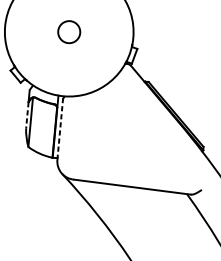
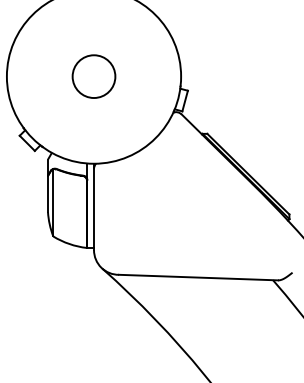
circle: (68, 32) -> (93, 76), size x1.43
line: (26, 115) -> (47, 194), dashed -> solid
line: (60, 127) -> (94, 206), dashed -> solid

